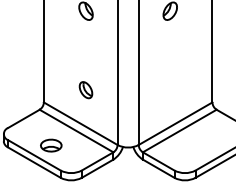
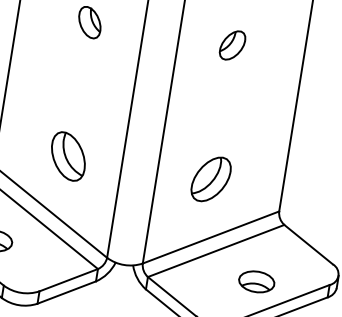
part: (85, 89) -> (67, 155), size x1.67
part: (170, 89) -> (211, 178), added
part: (205, 144) -> (256, 280), added

